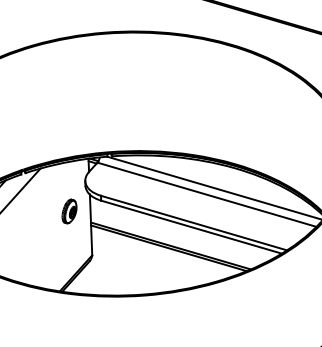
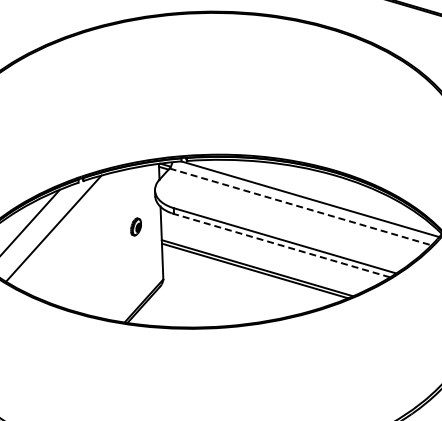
line: (206, 195) -> (300, 207), solid -> dashed
part: (68, 211) -> (135, 226), size x0.6
line: (191, 227) -> (282, 245), solid -> dashed

